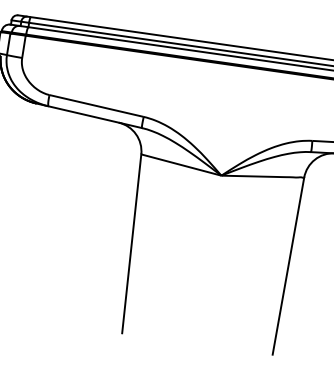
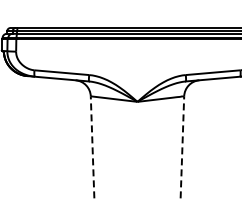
line: (131, 242) -> (92, 146), solid -> dashed
line: (288, 264) -> (182, 146), solid -> dashed

